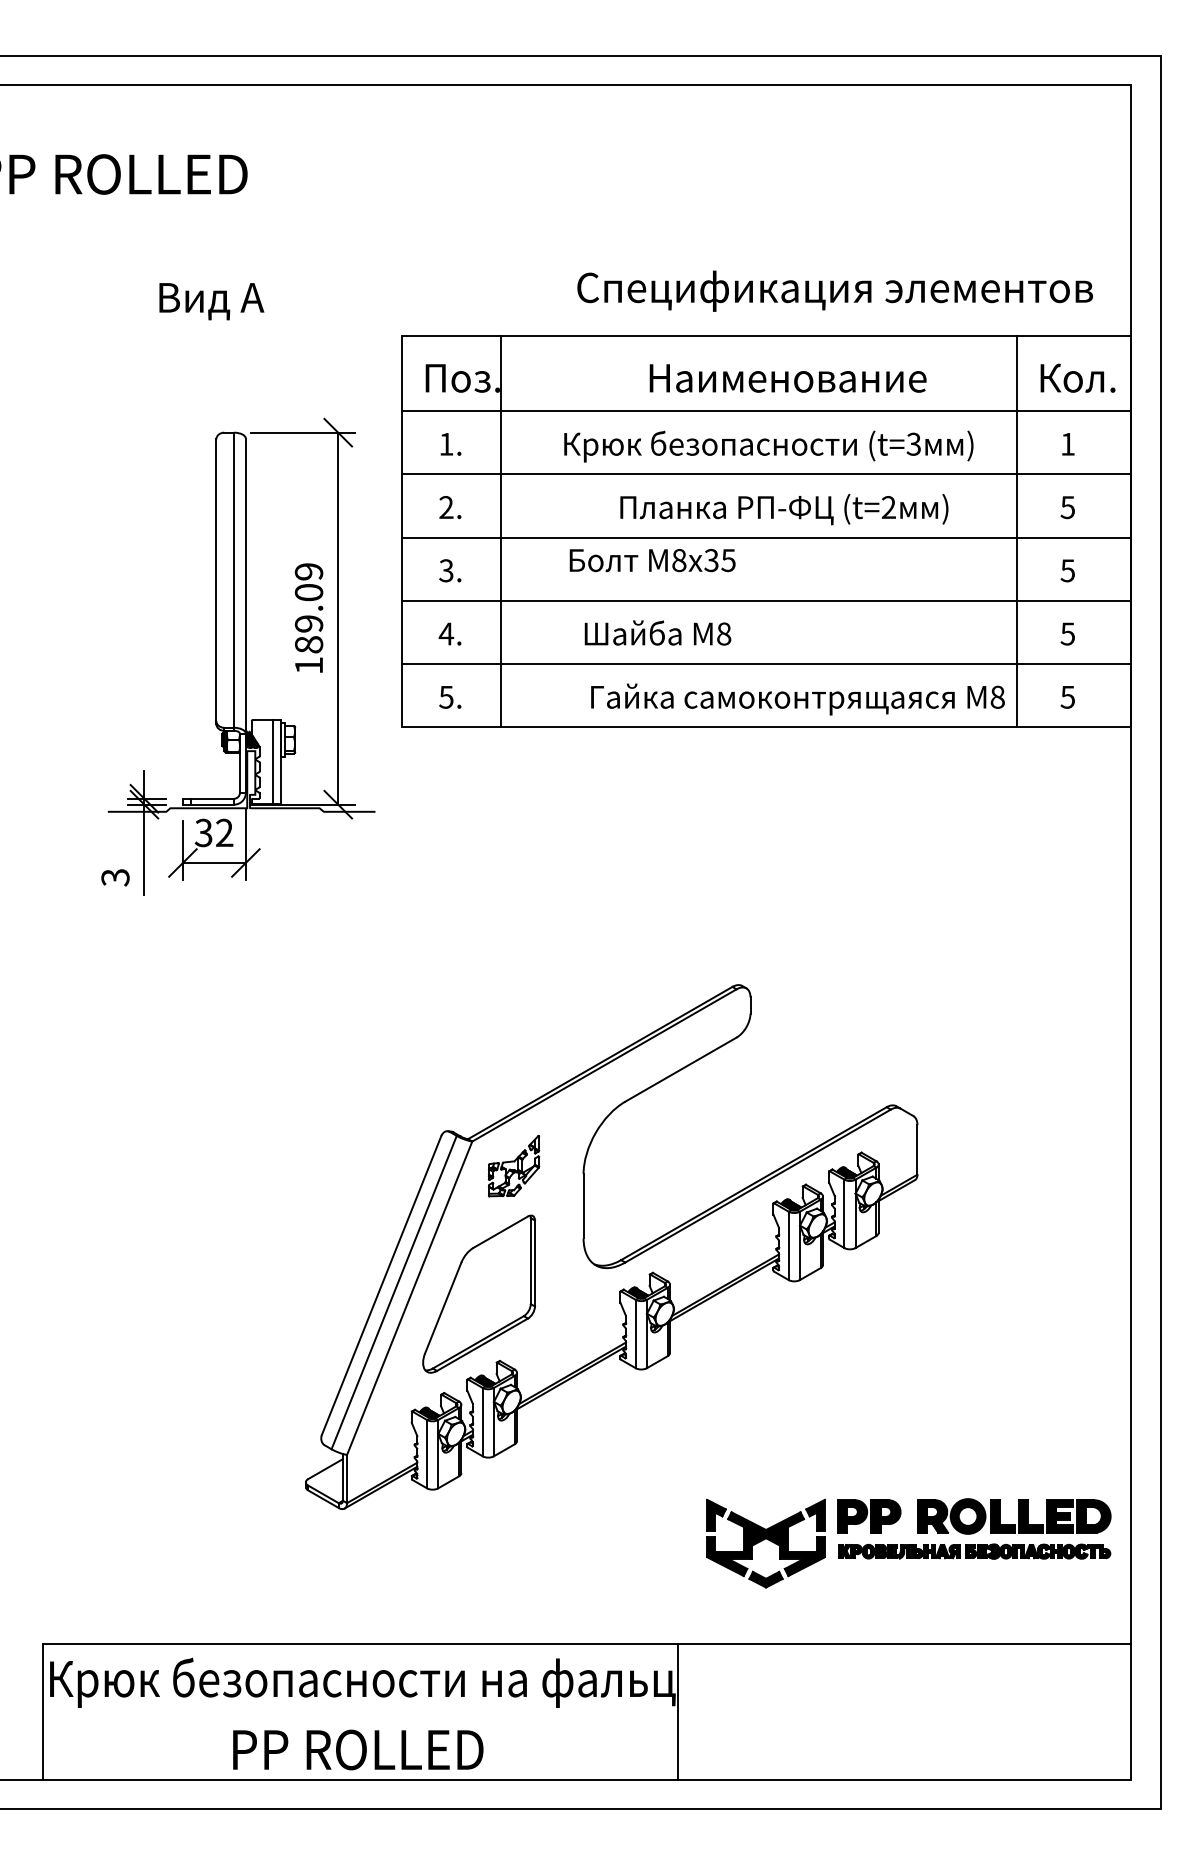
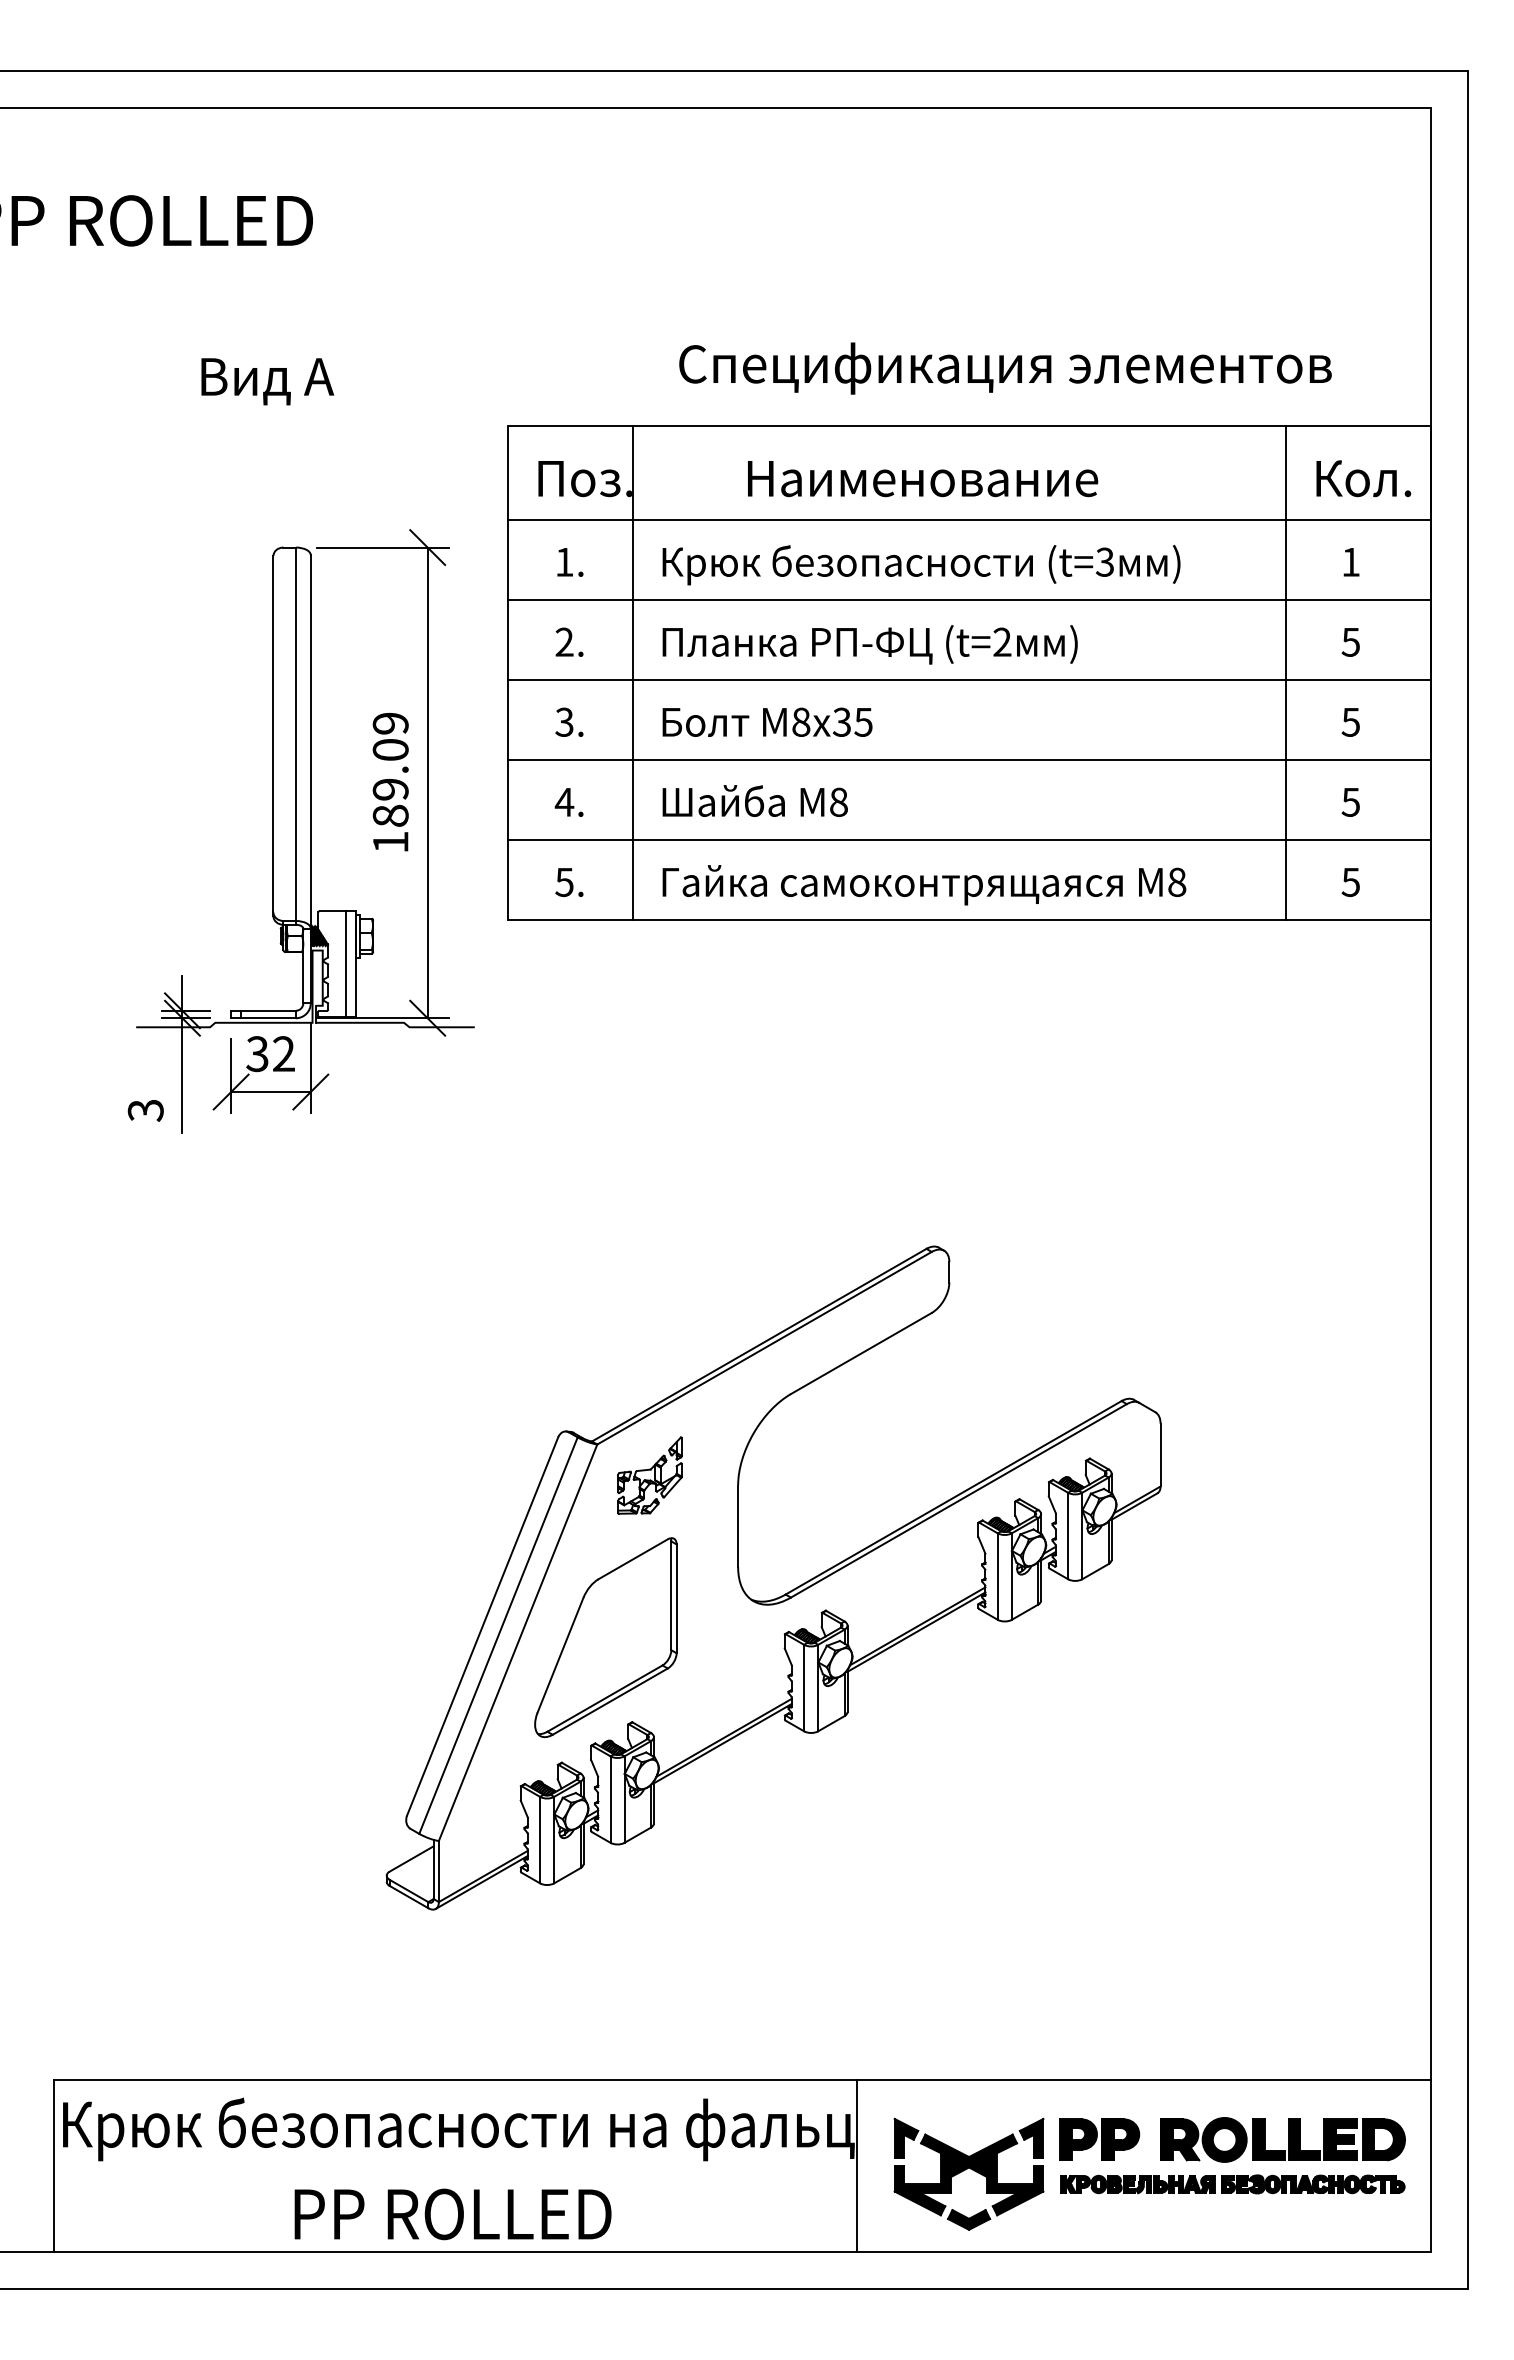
text: (835, 291) -> (1005, 368), moved
text: (788, 378) -> (923, 479), moved
text: (768, 446) -> (921, 565), moved
text: (783, 509) -> (869, 644), moved
text: (652, 559) -> (767, 721), moved
text: (657, 632) -> (754, 800), moved
text: (798, 699) -> (924, 885), moved
part: (908, 1543) -> (1149, 2173), moved

